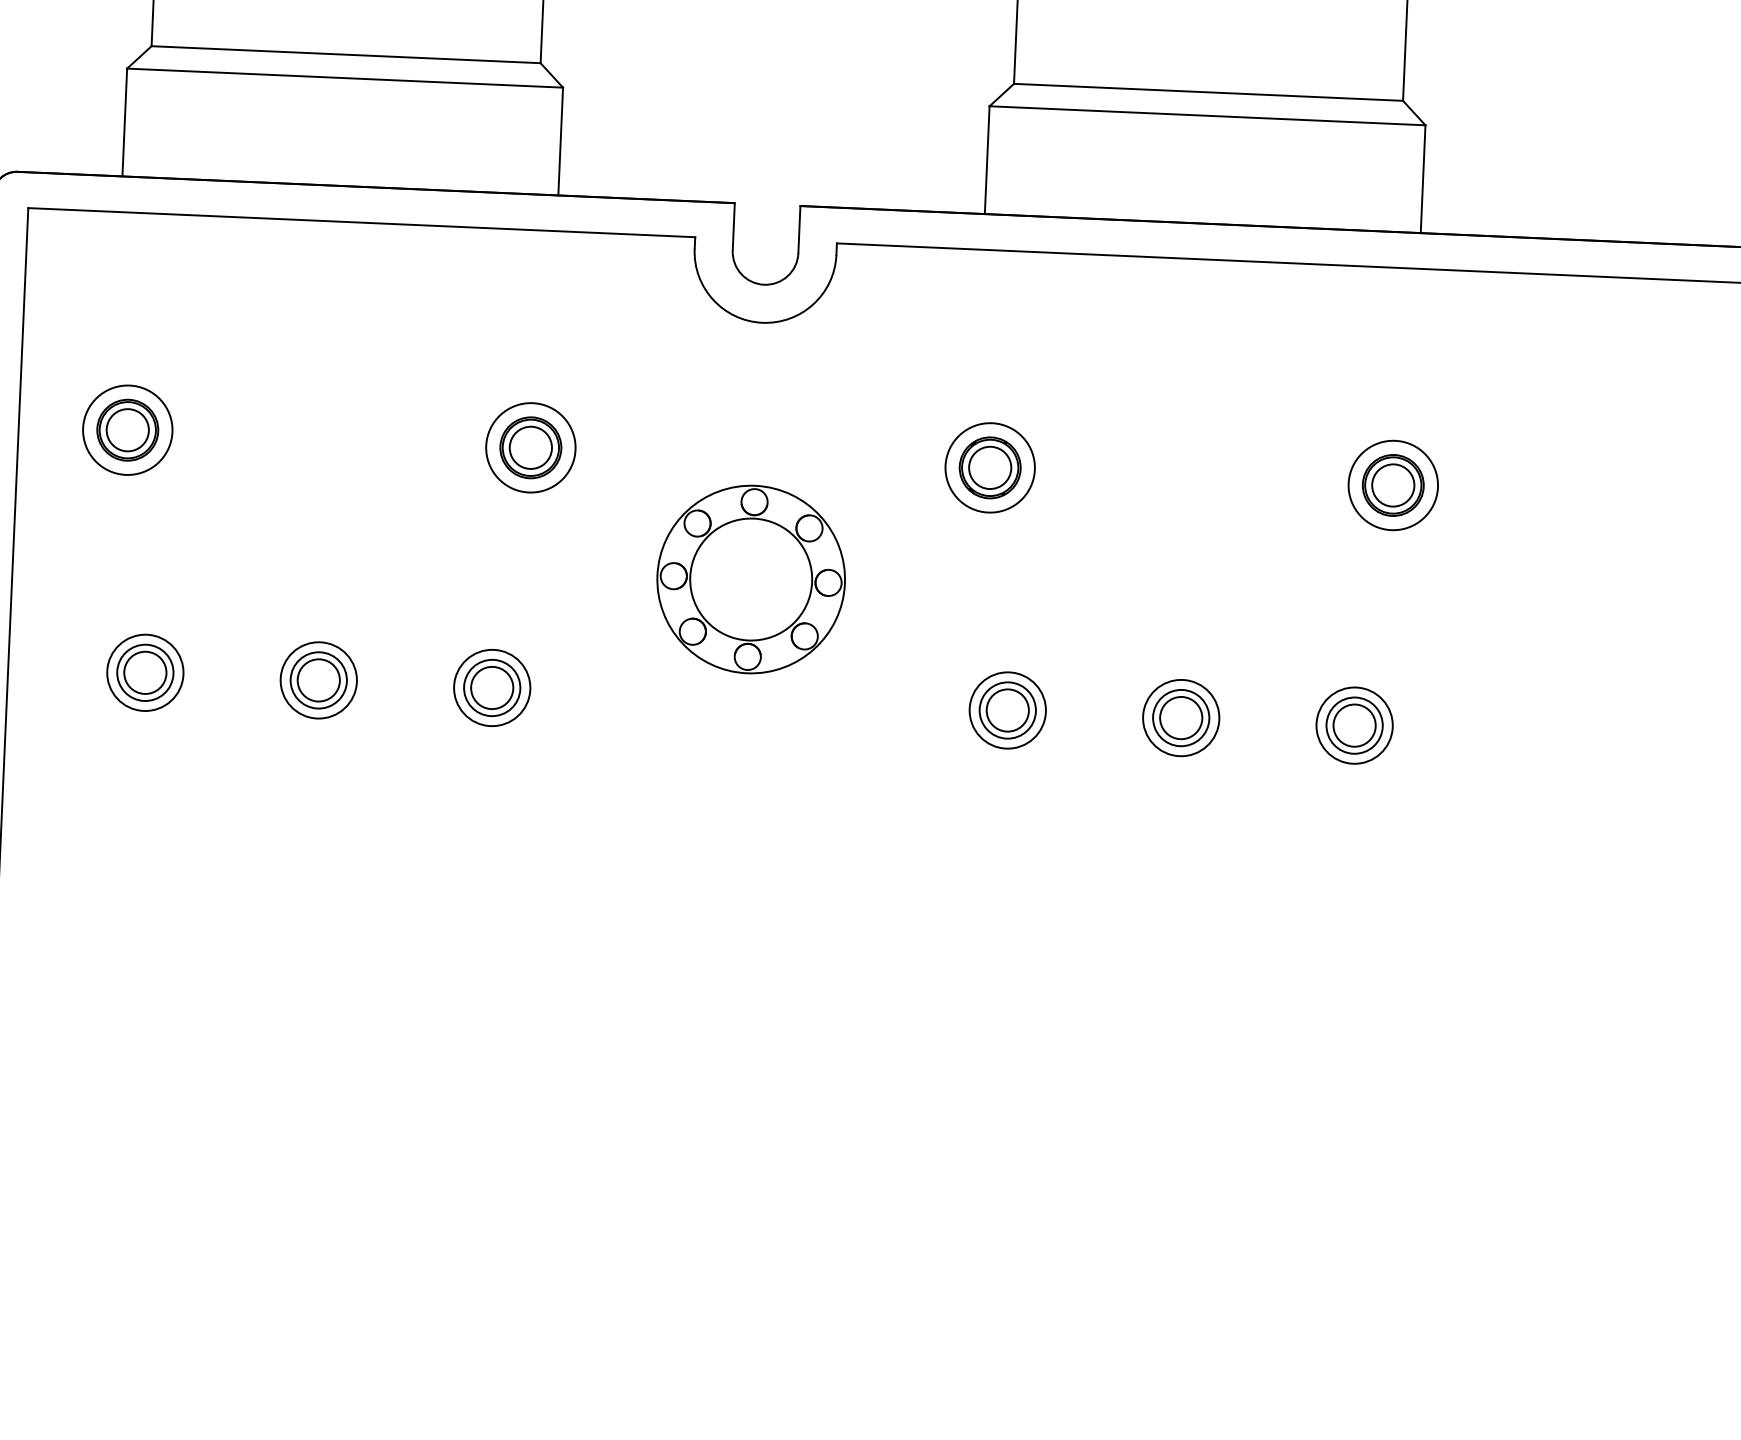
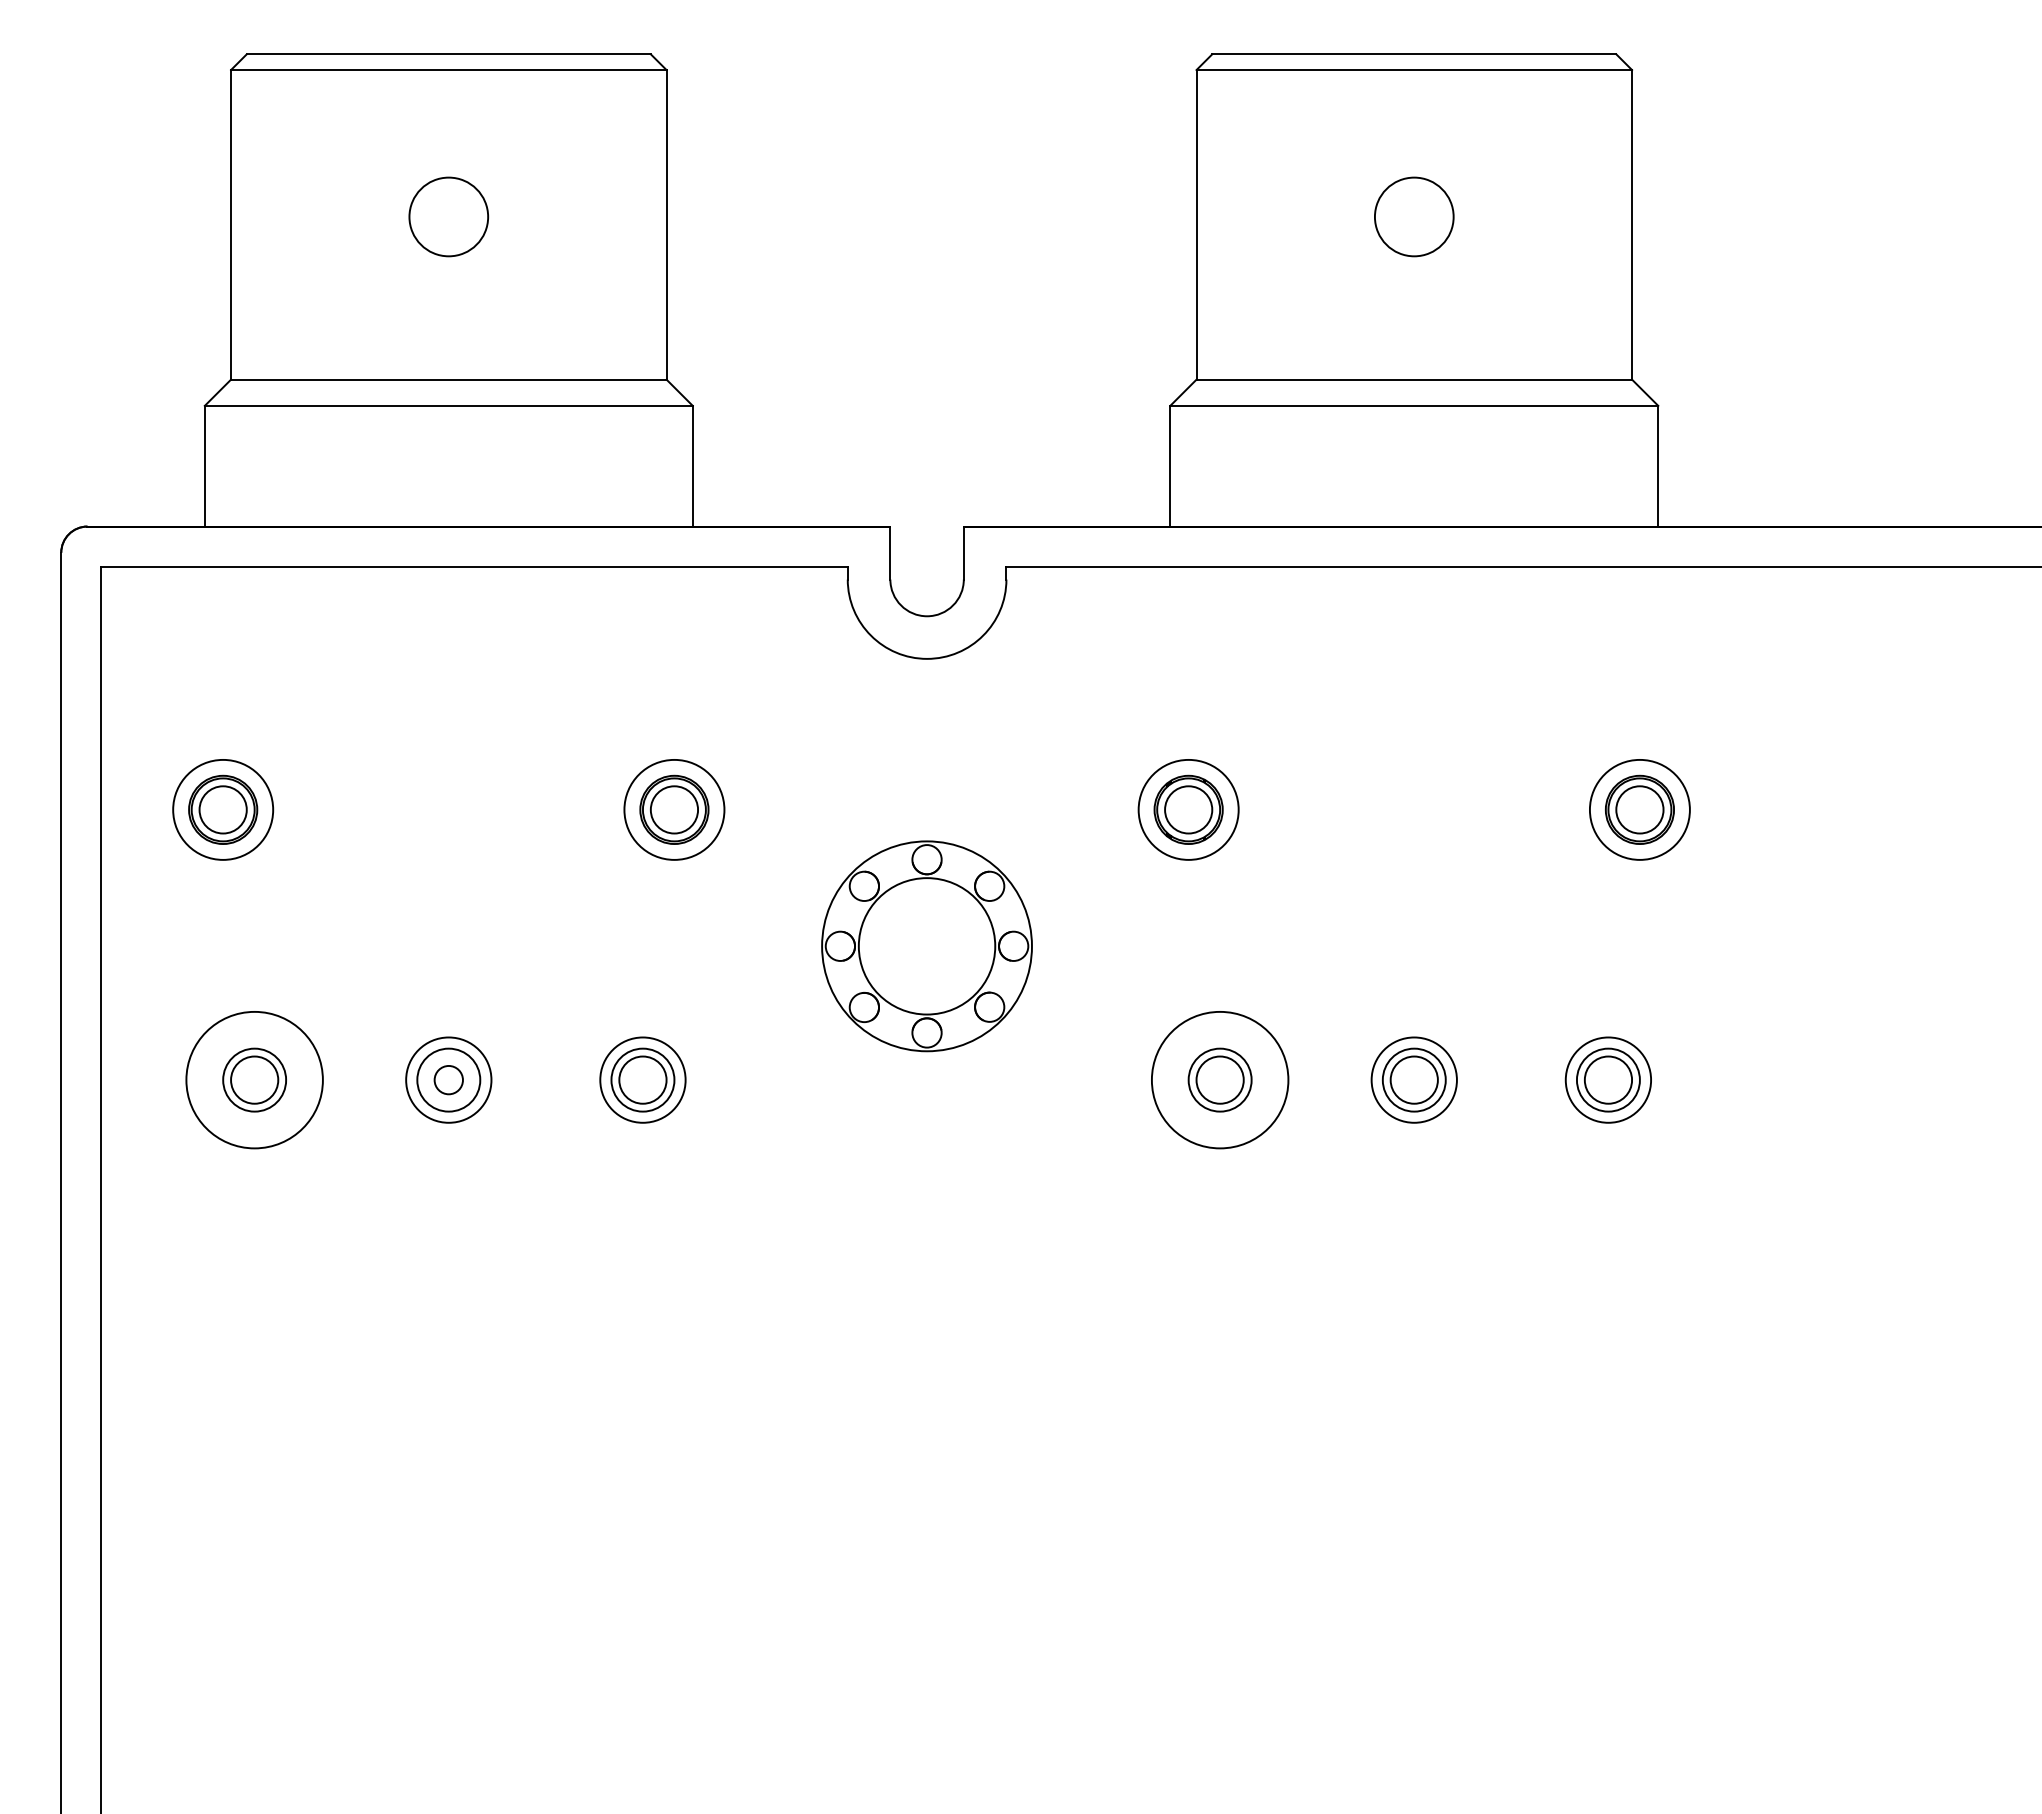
circle: (145, 672) -> (254, 1079), size x1.6
circle: (318, 679) -> (448, 1079), size x0.6
circle: (1007, 709) -> (1219, 1079), size x1.6

